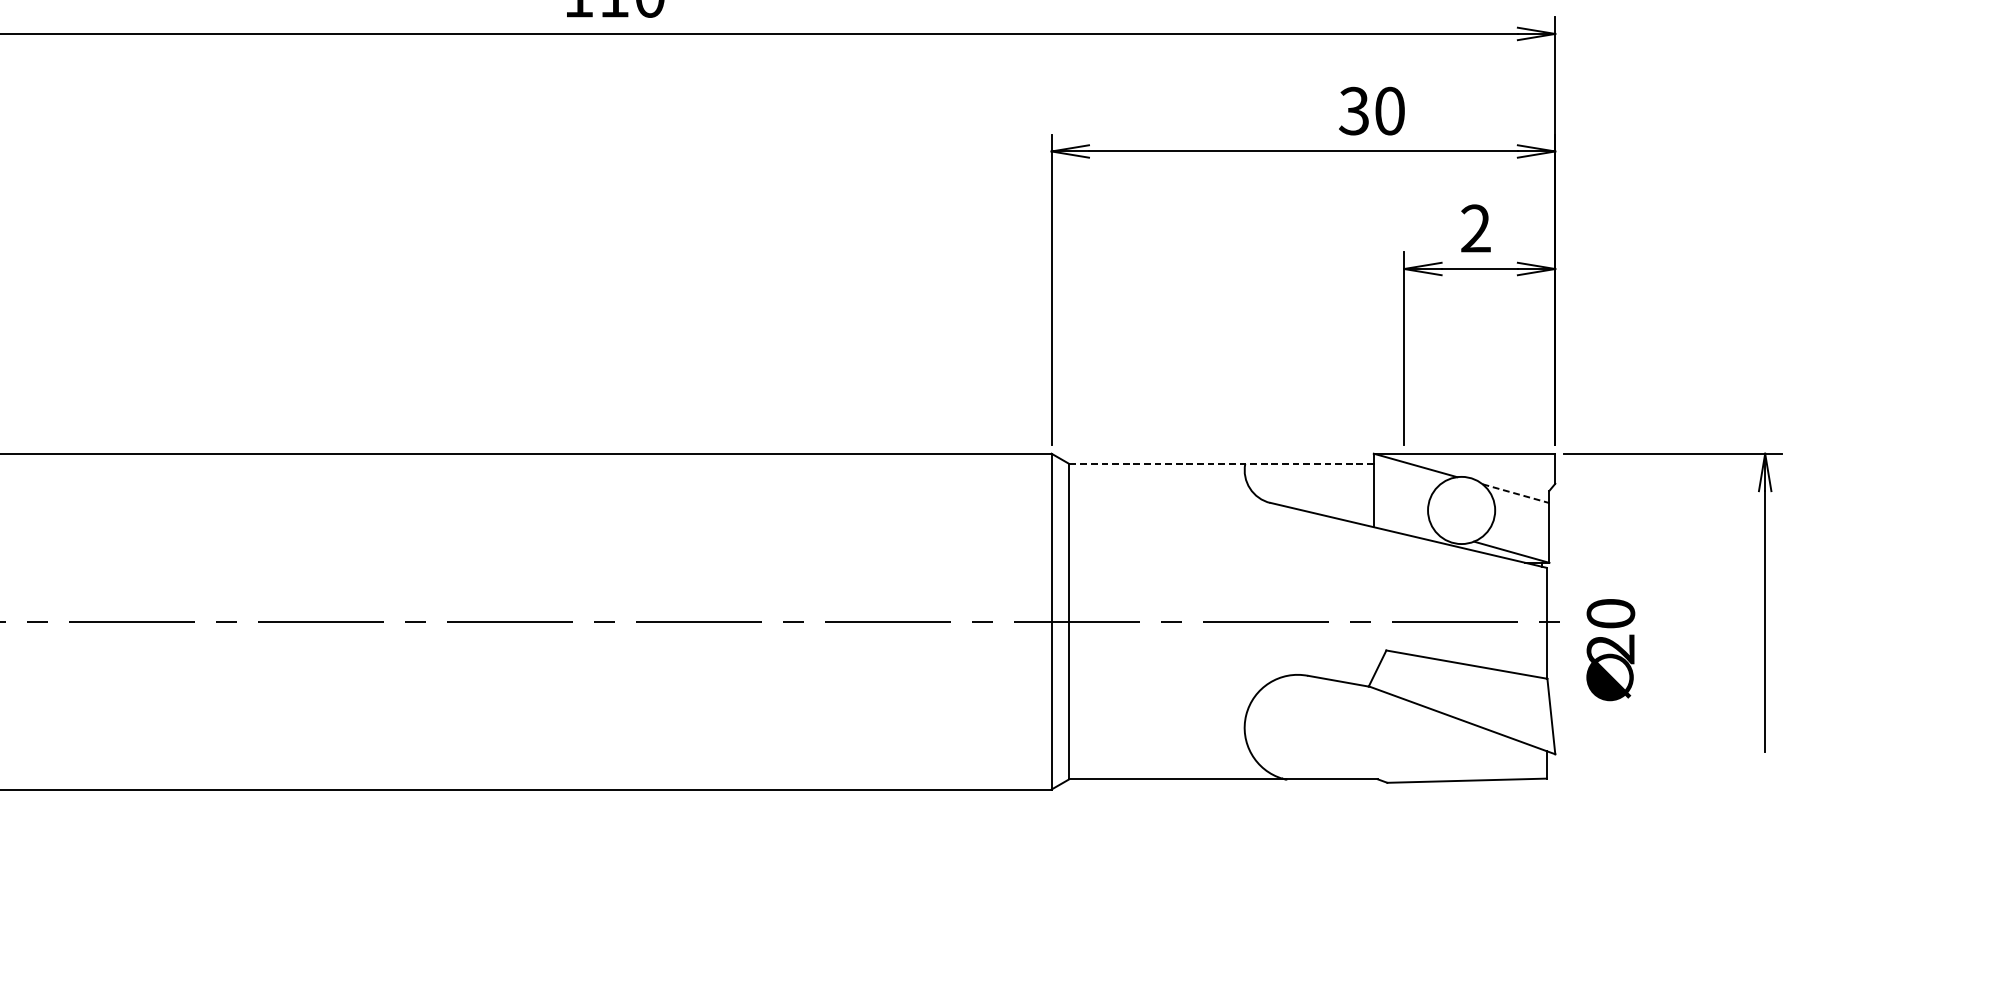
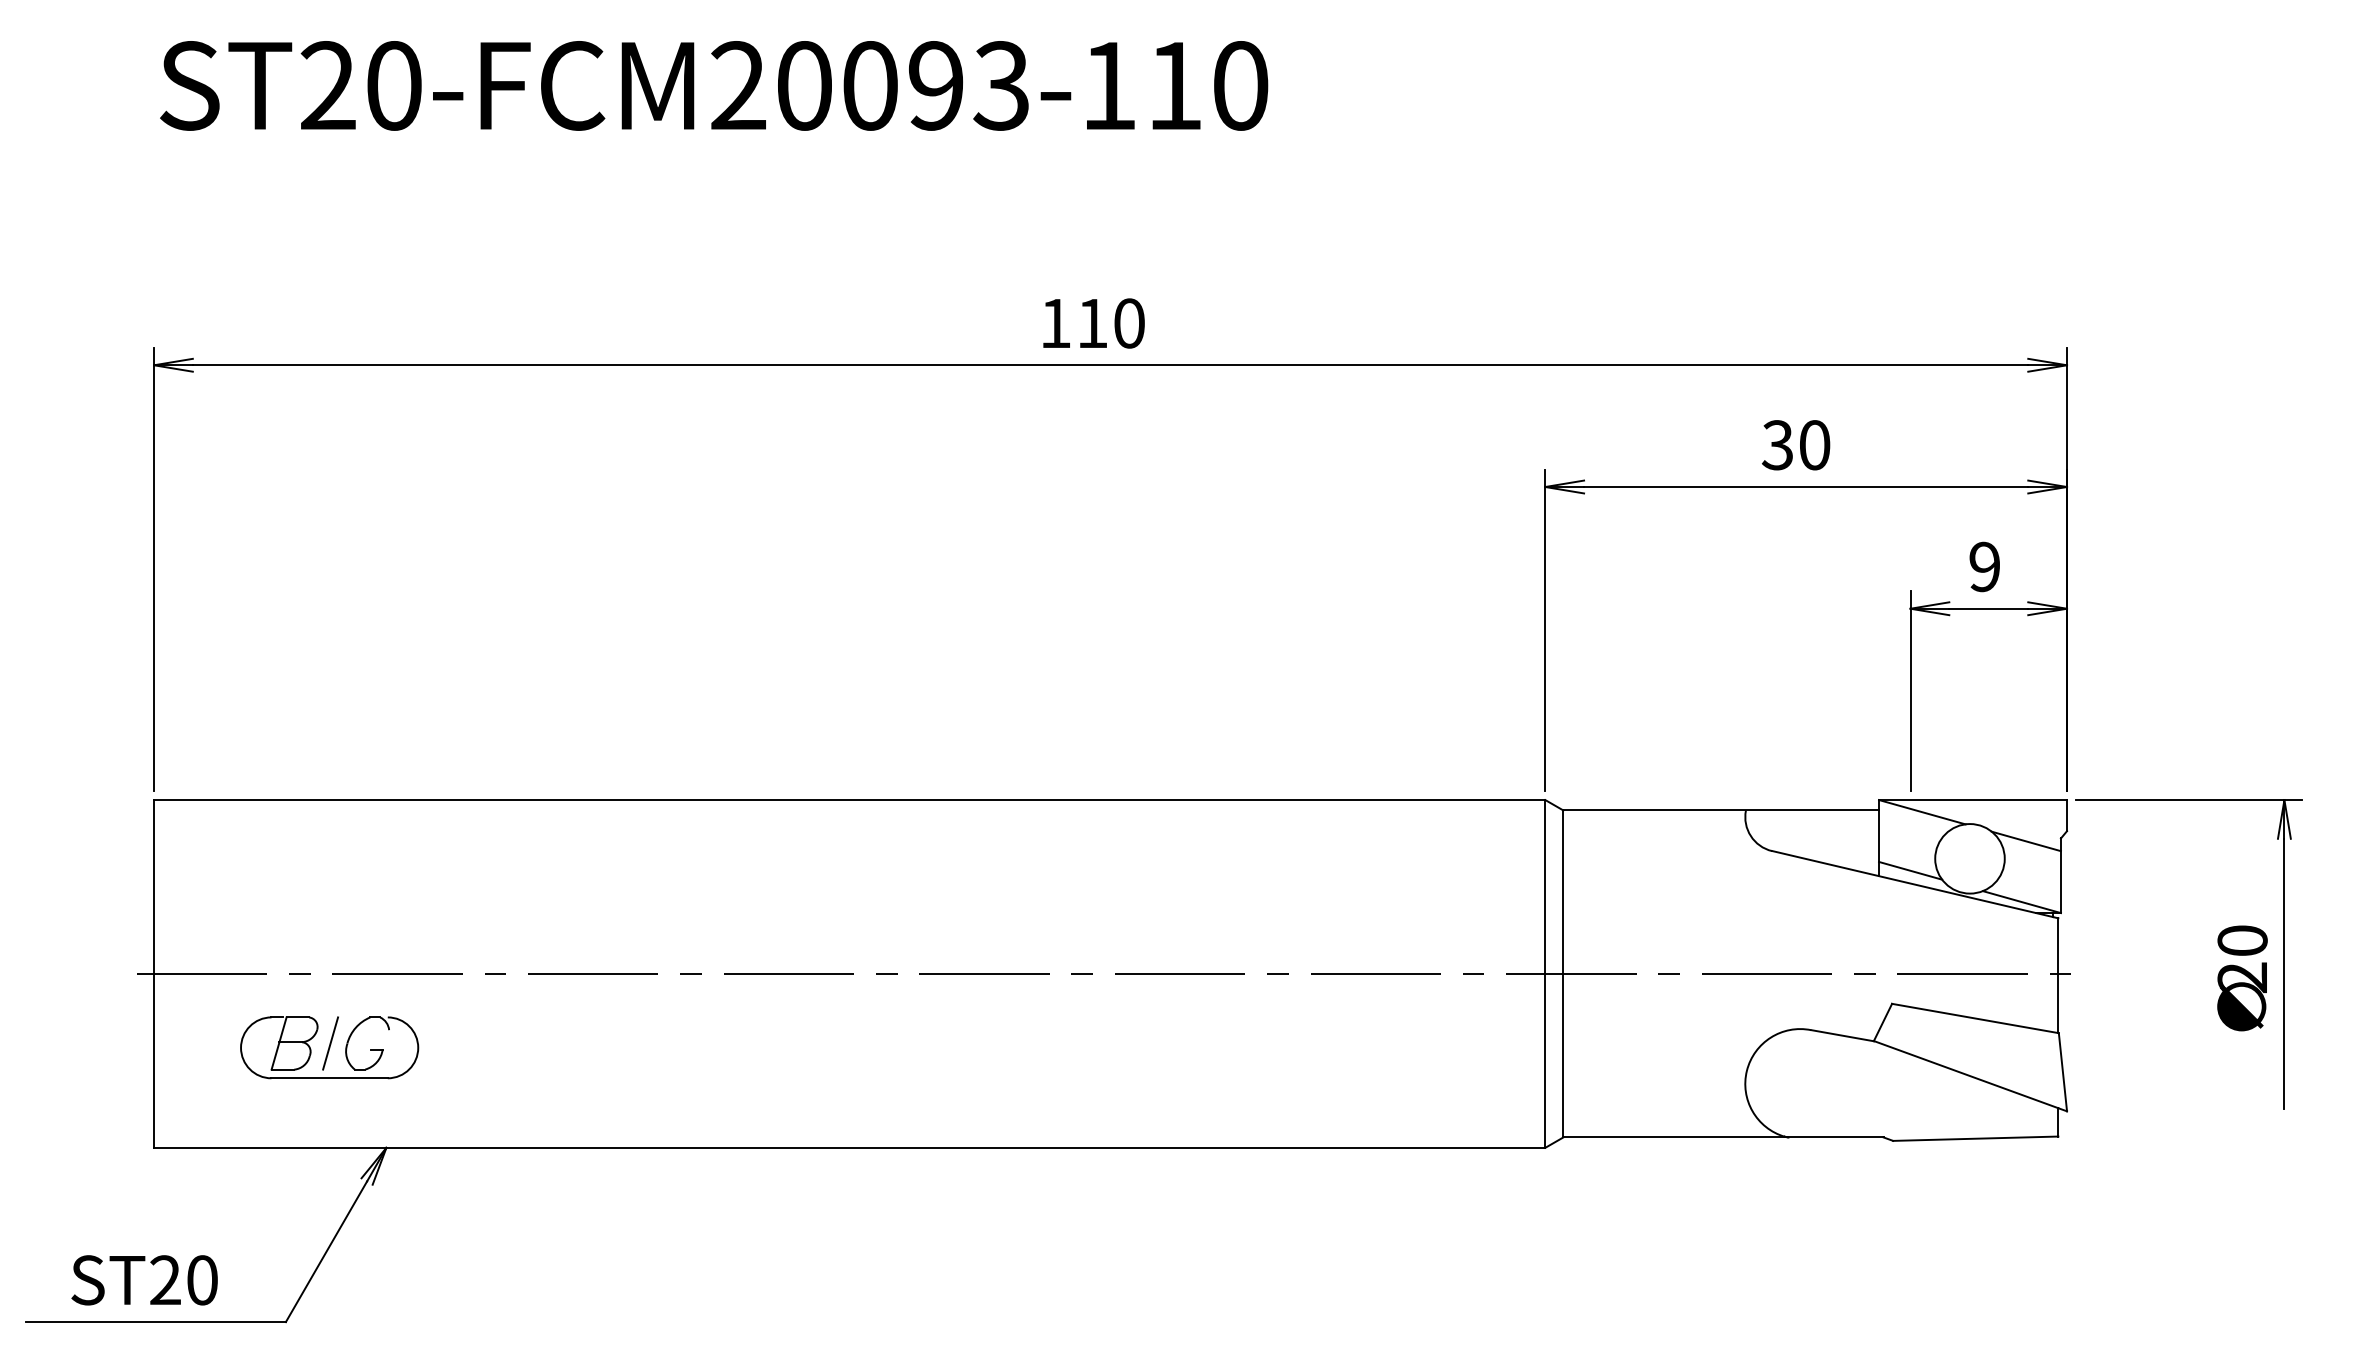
text: (1372, 111) -> (1796, 445), moved
text: (1475, 229) -> (1984, 567), 2 -> 9
line: (1221, 463) -> (1721, 810), dashed -> solid
line: (1516, 493) -> (2026, 841), dashed -> solid
line: (1404, 521) -> (1910, 870), added
text: (1610, 650) -> (2242, 978), moved

